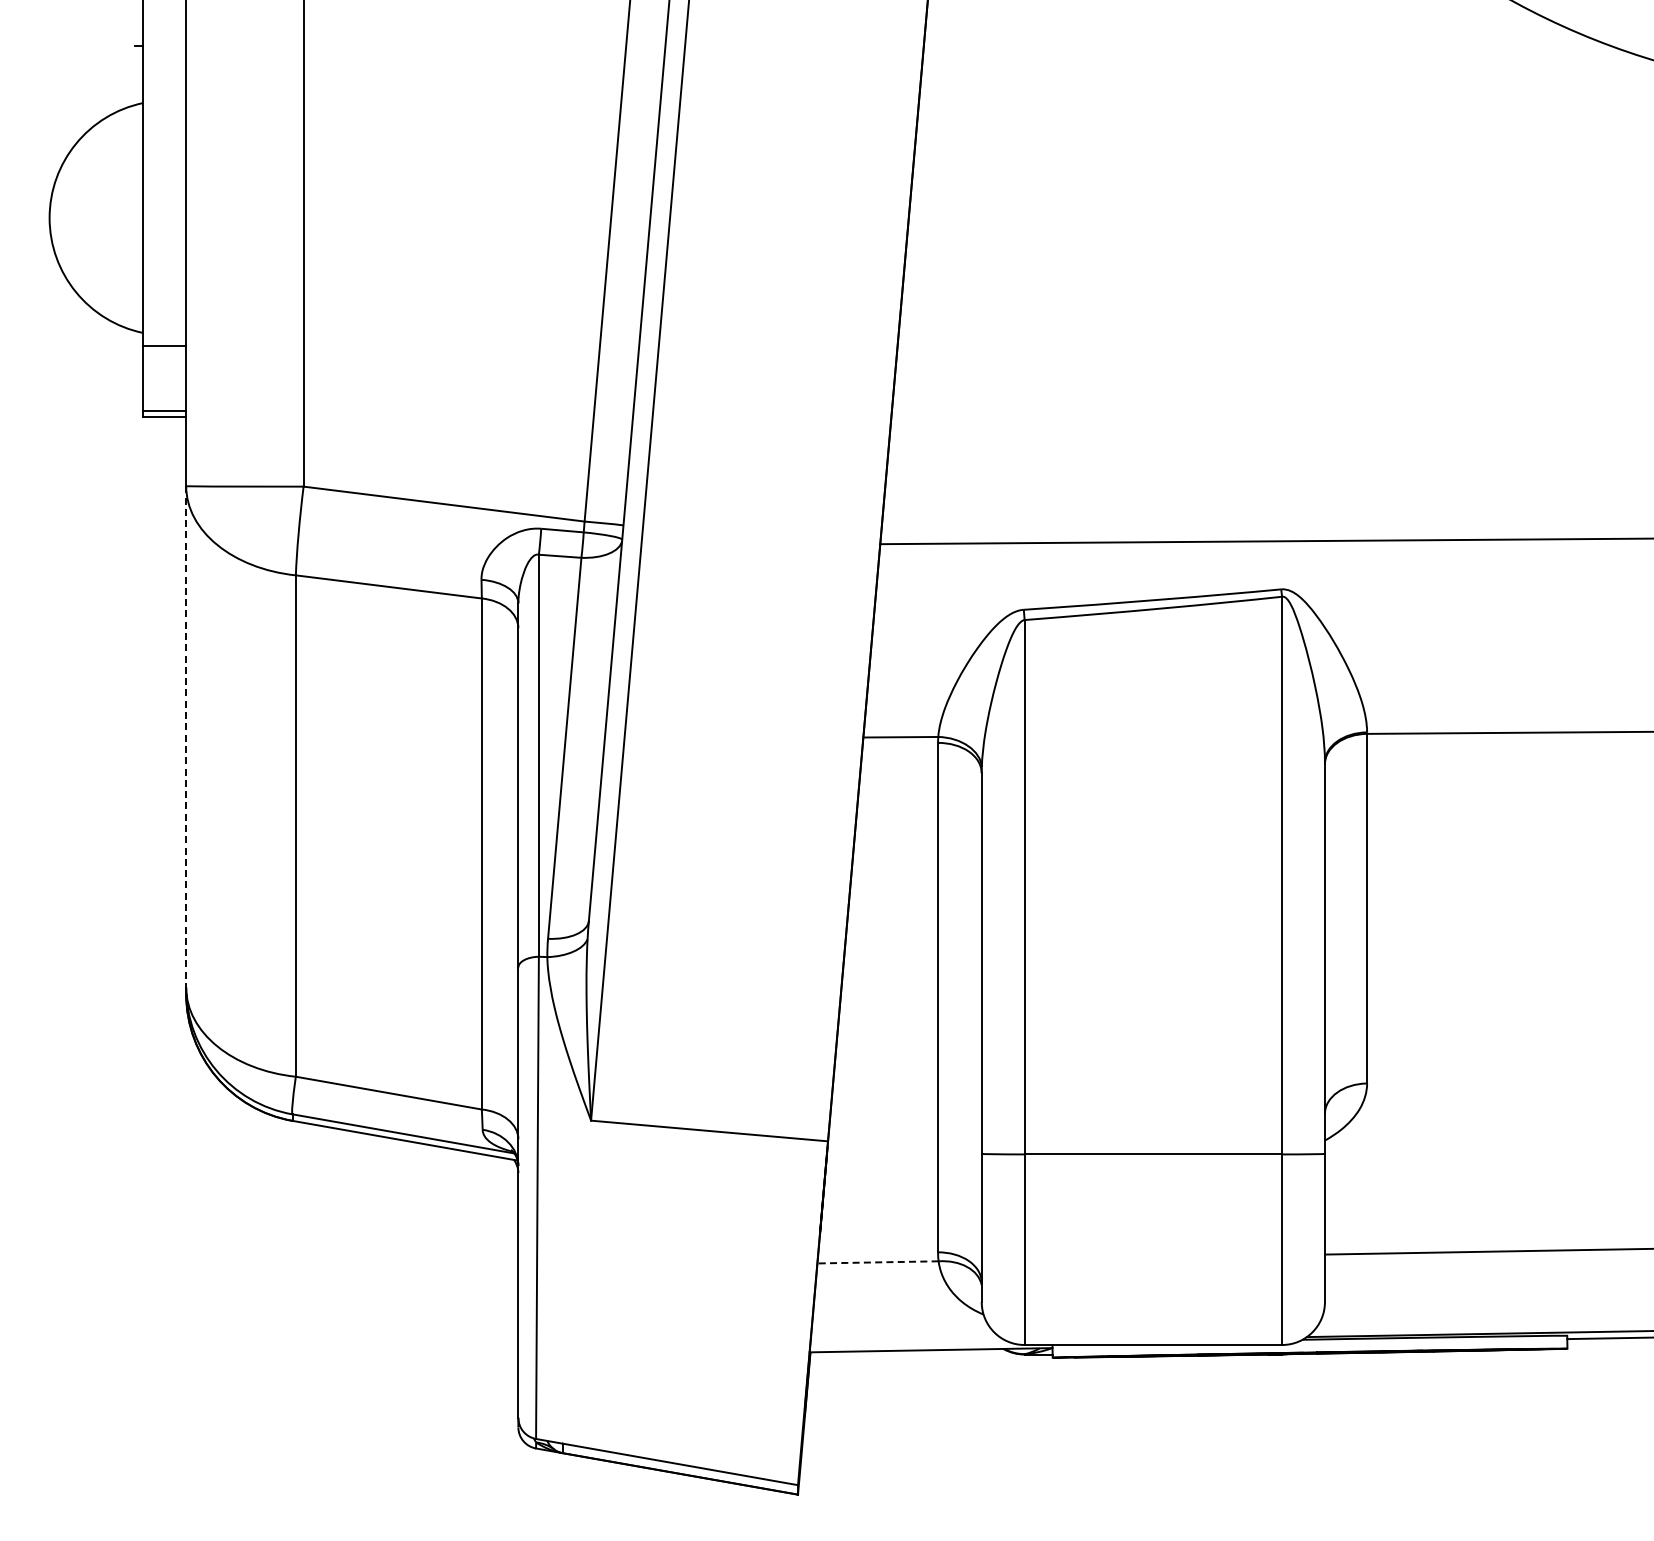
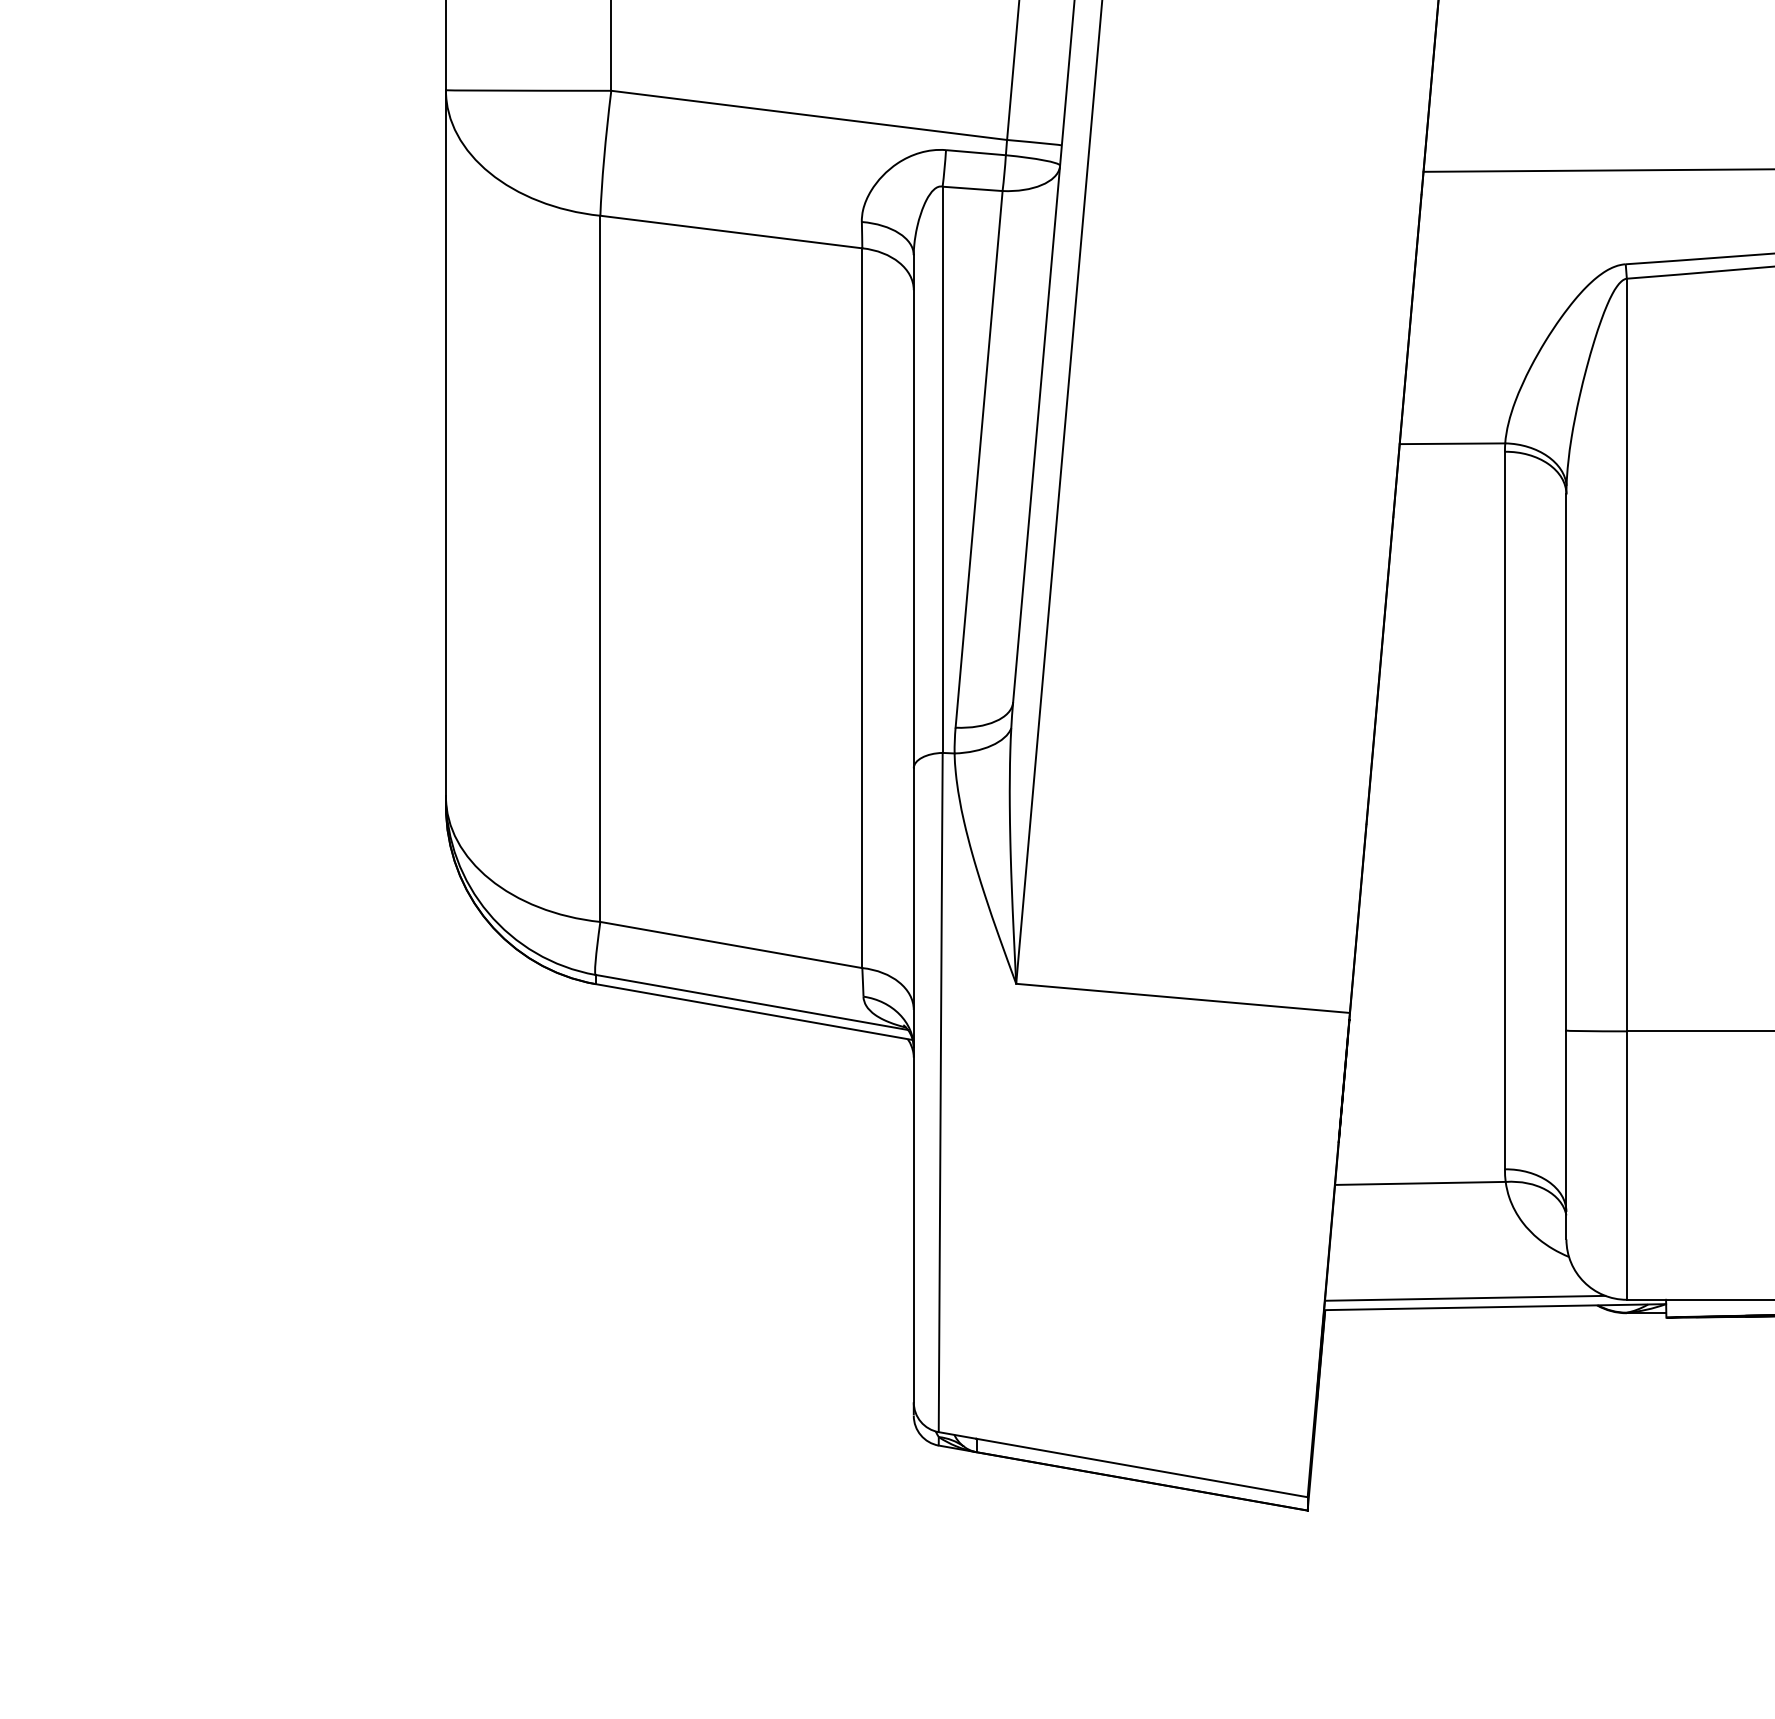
line: (186, 736) -> (446, 442), dashed -> solid
line: (878, 1262) -> (1421, 1183), dashed -> solid
line: (909, 1343) -> (1464, 1297), added

